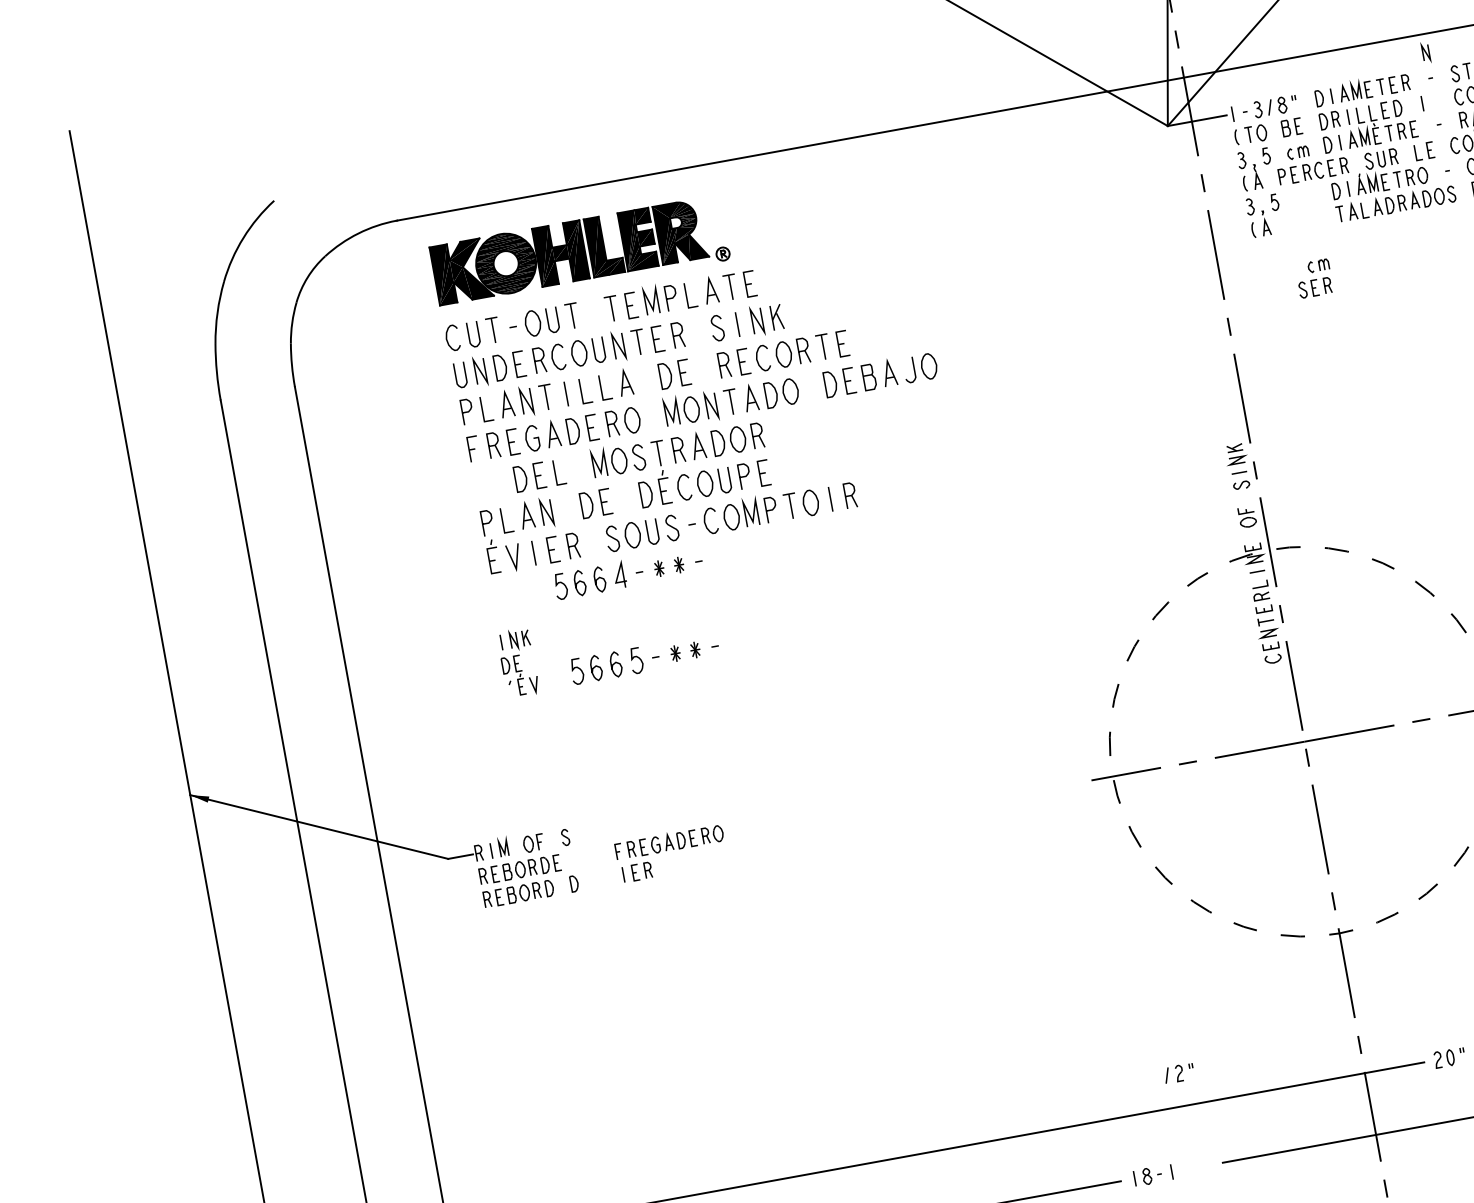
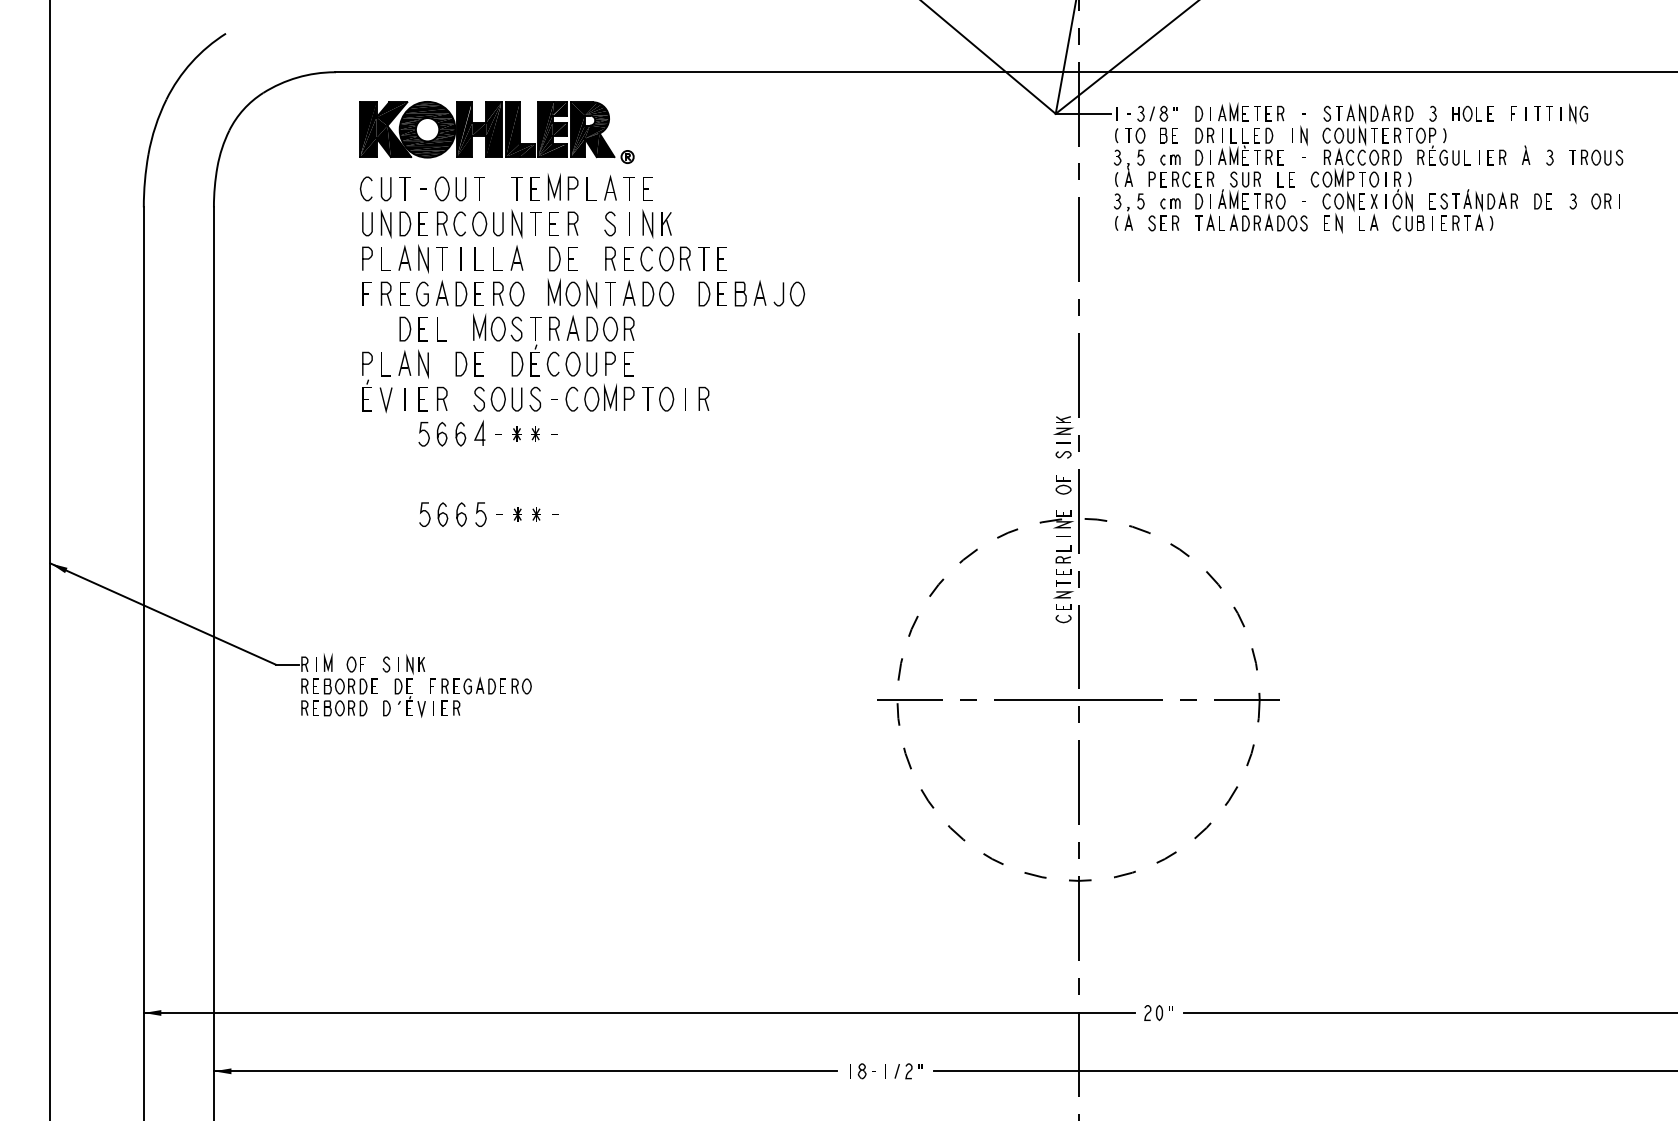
line: (1425, 52) -> (1303, 135), moved
part: (1314, 278) -> (1164, 214), moved
part: (517, 662) -> (409, 685), moved
part: (1179, 1073) -> (908, 1071), moved

